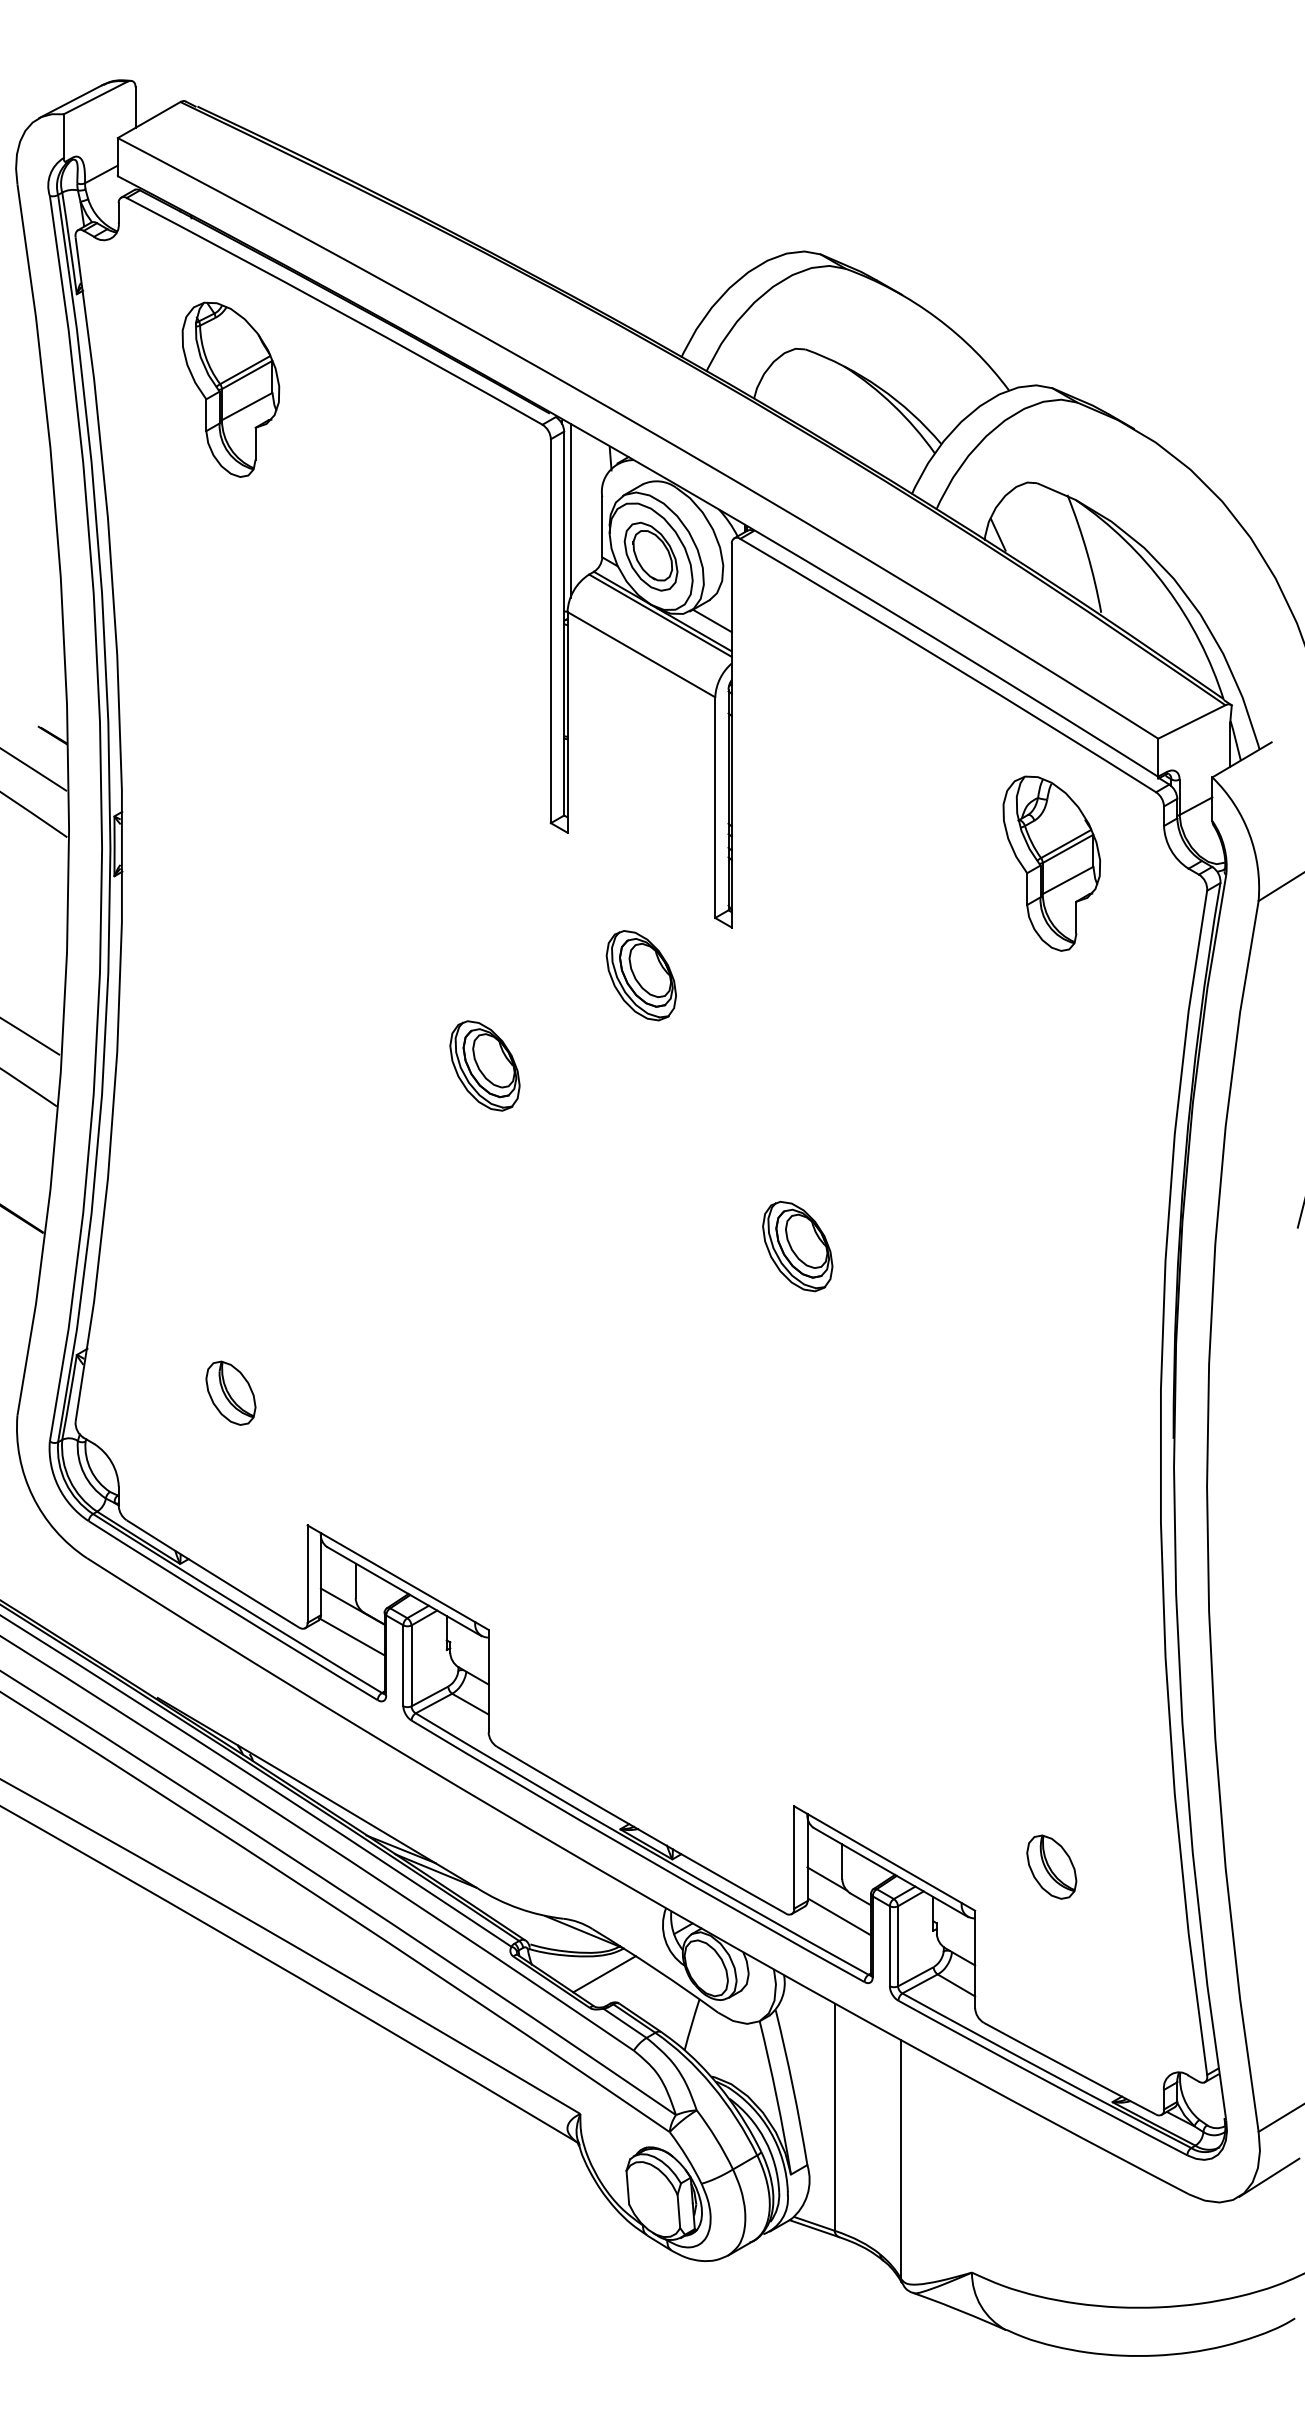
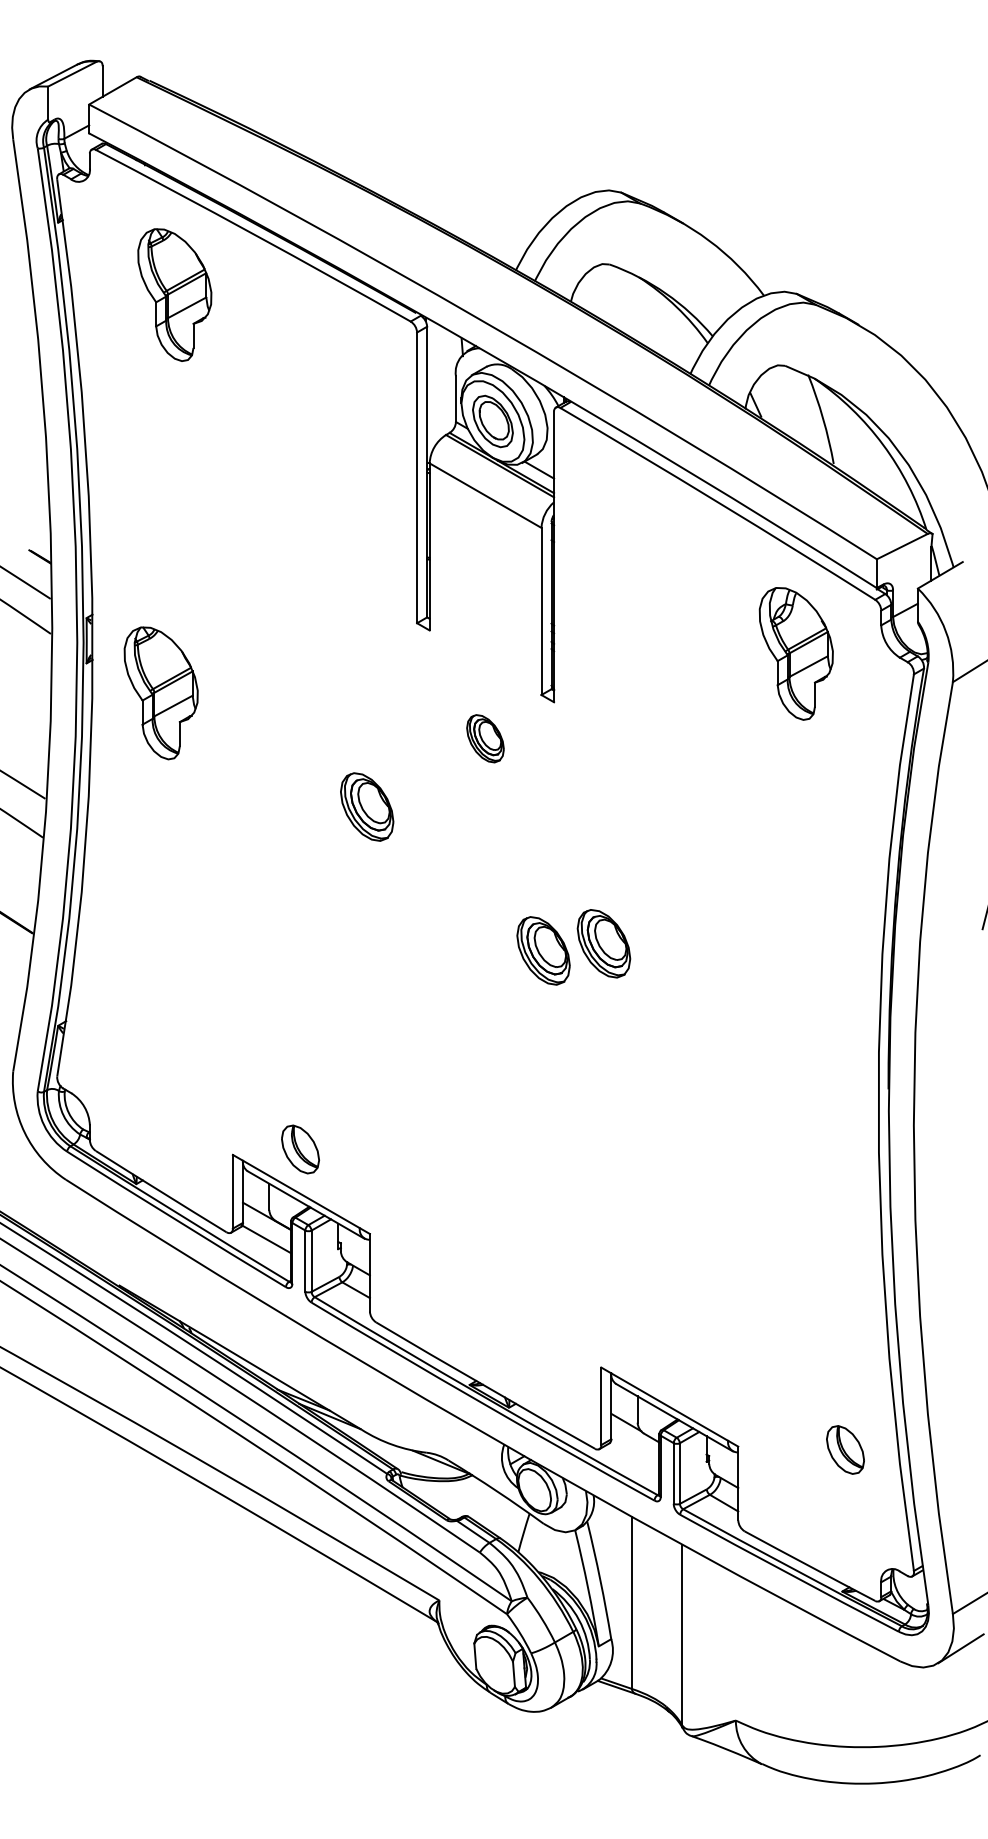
line: (570, 510) -> (431, 386), removed
part: (212, 915) -> (160, 693), added
part: (640, 975) -> (484, 738), size x0.7
part: (717, 1255) -> (543, 950), added
part: (230, 1392) -> (300, 1148), moved
part: (1051, 1866) -> (845, 1449), moved
line: (840, 1917) -> (636, 1451), removed
line: (604, 1974) -> (457, 1494), removed

